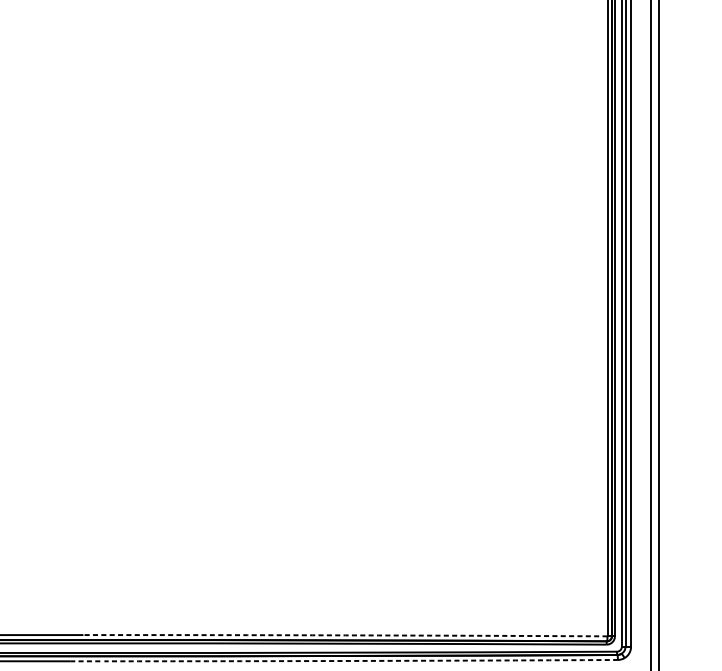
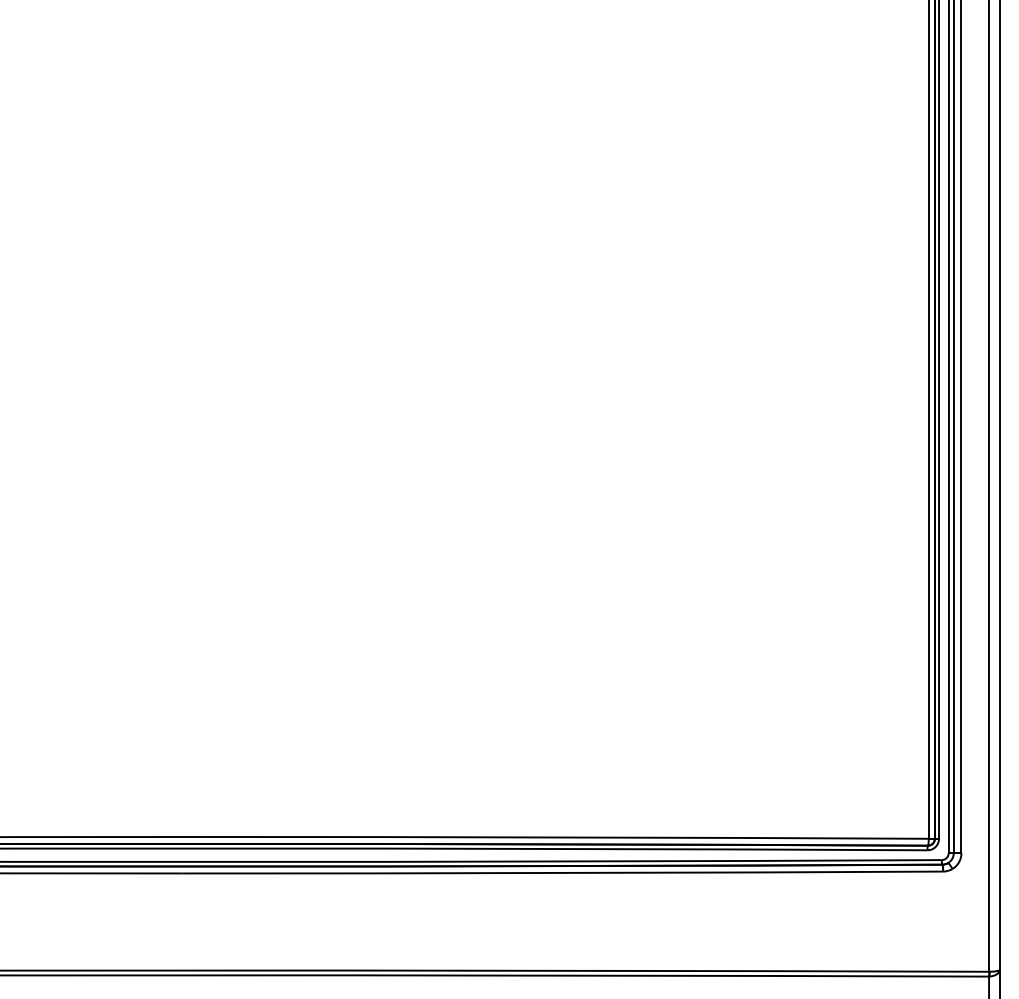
arc: (345, 635) -> (564, 837), dashed -> solid
arc: (343, 661) -> (562, 873), dashed -> solid

